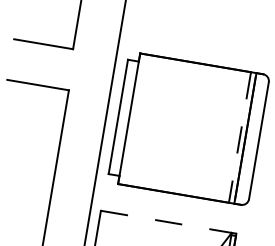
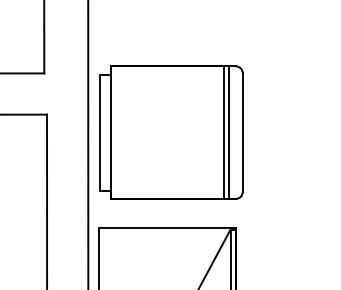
line: (239, 138) -> (223, 133), dashed -> solid
line: (168, 222) -> (167, 228), dashed -> solid

